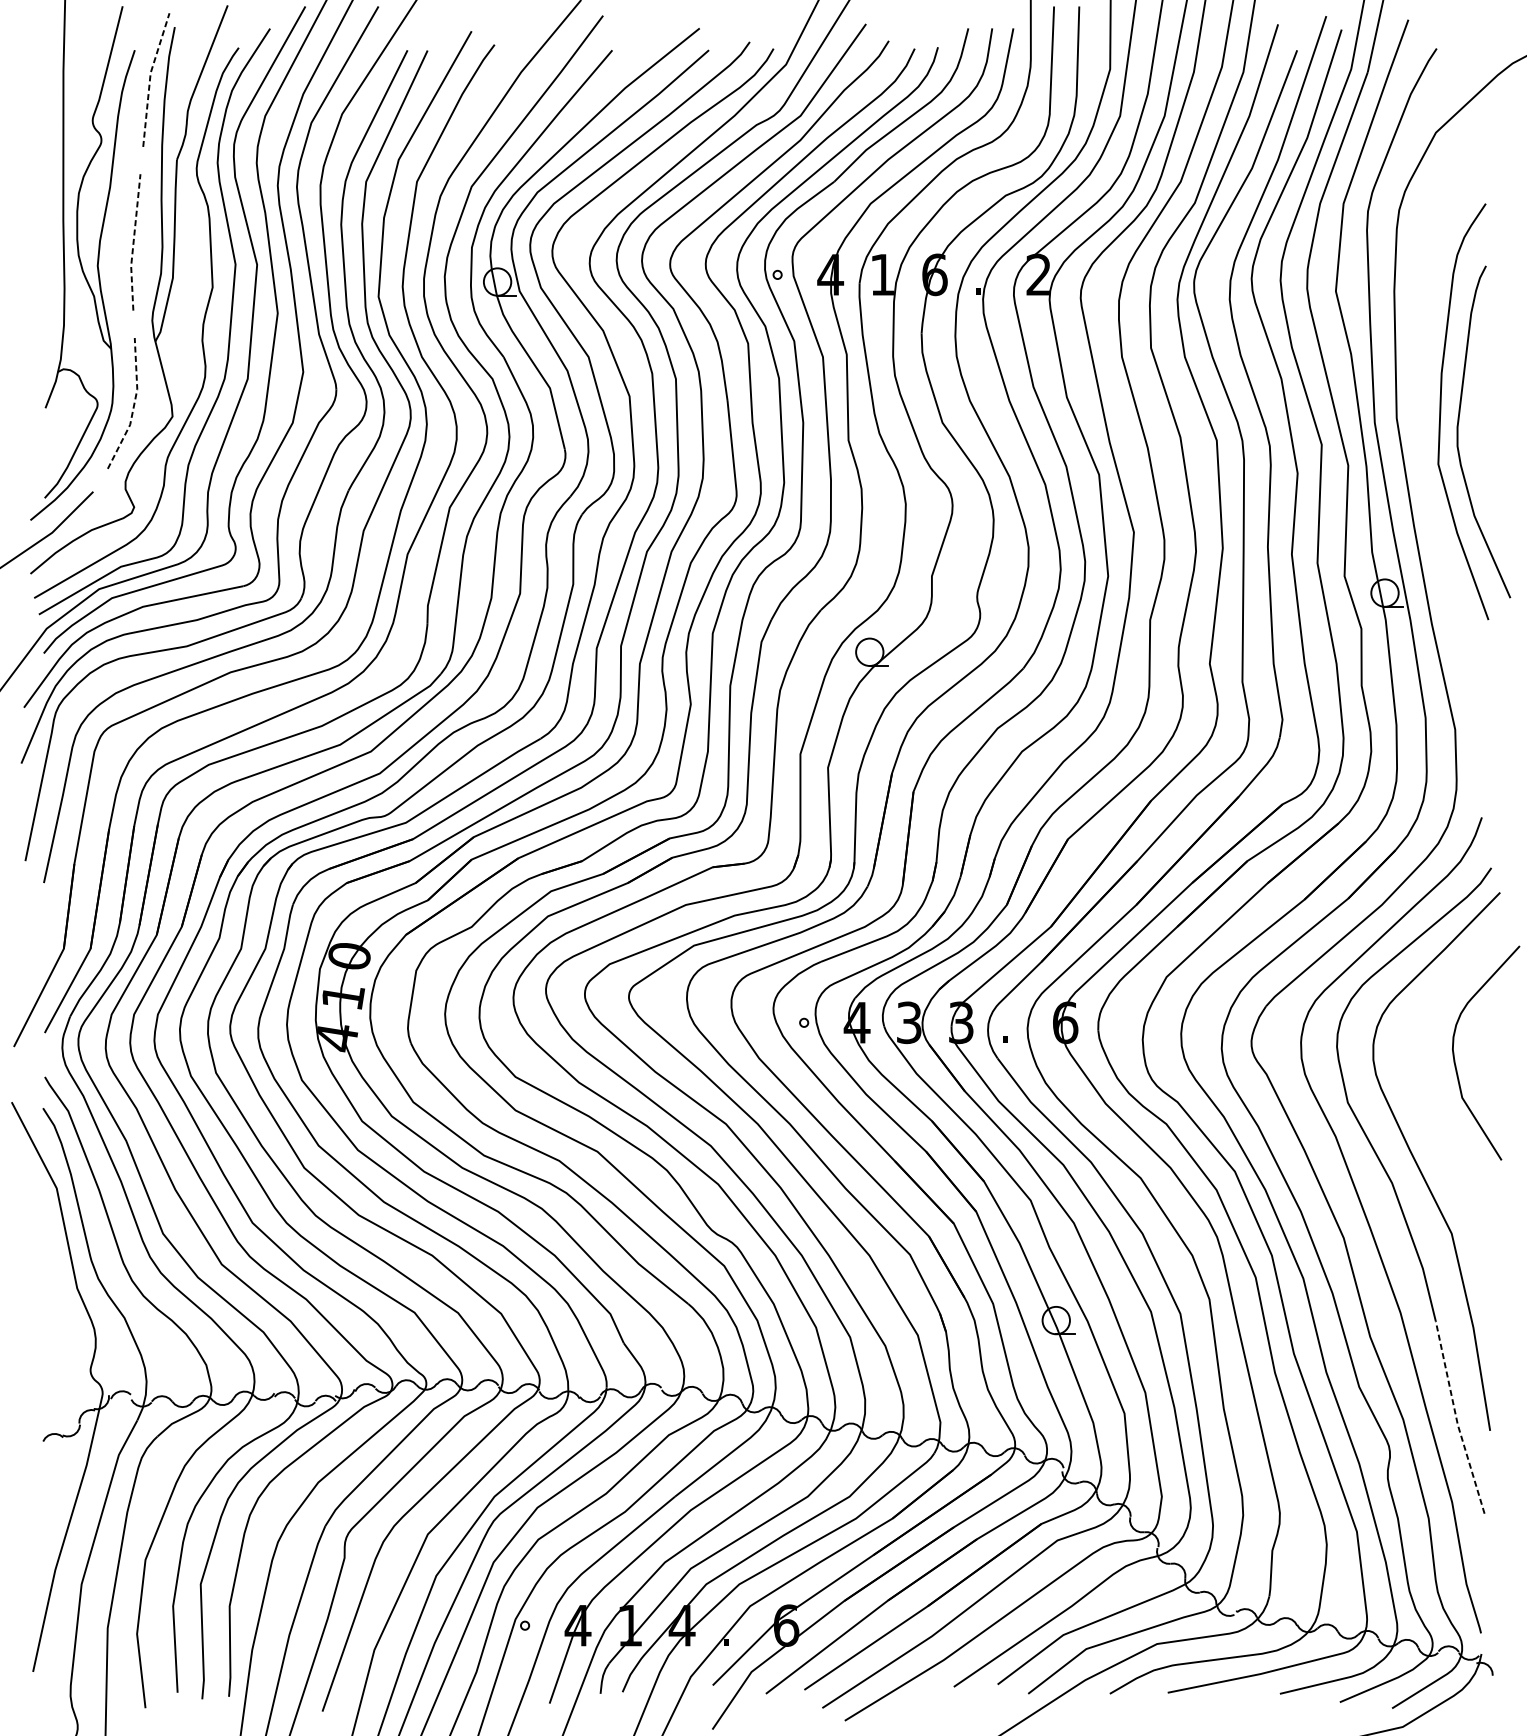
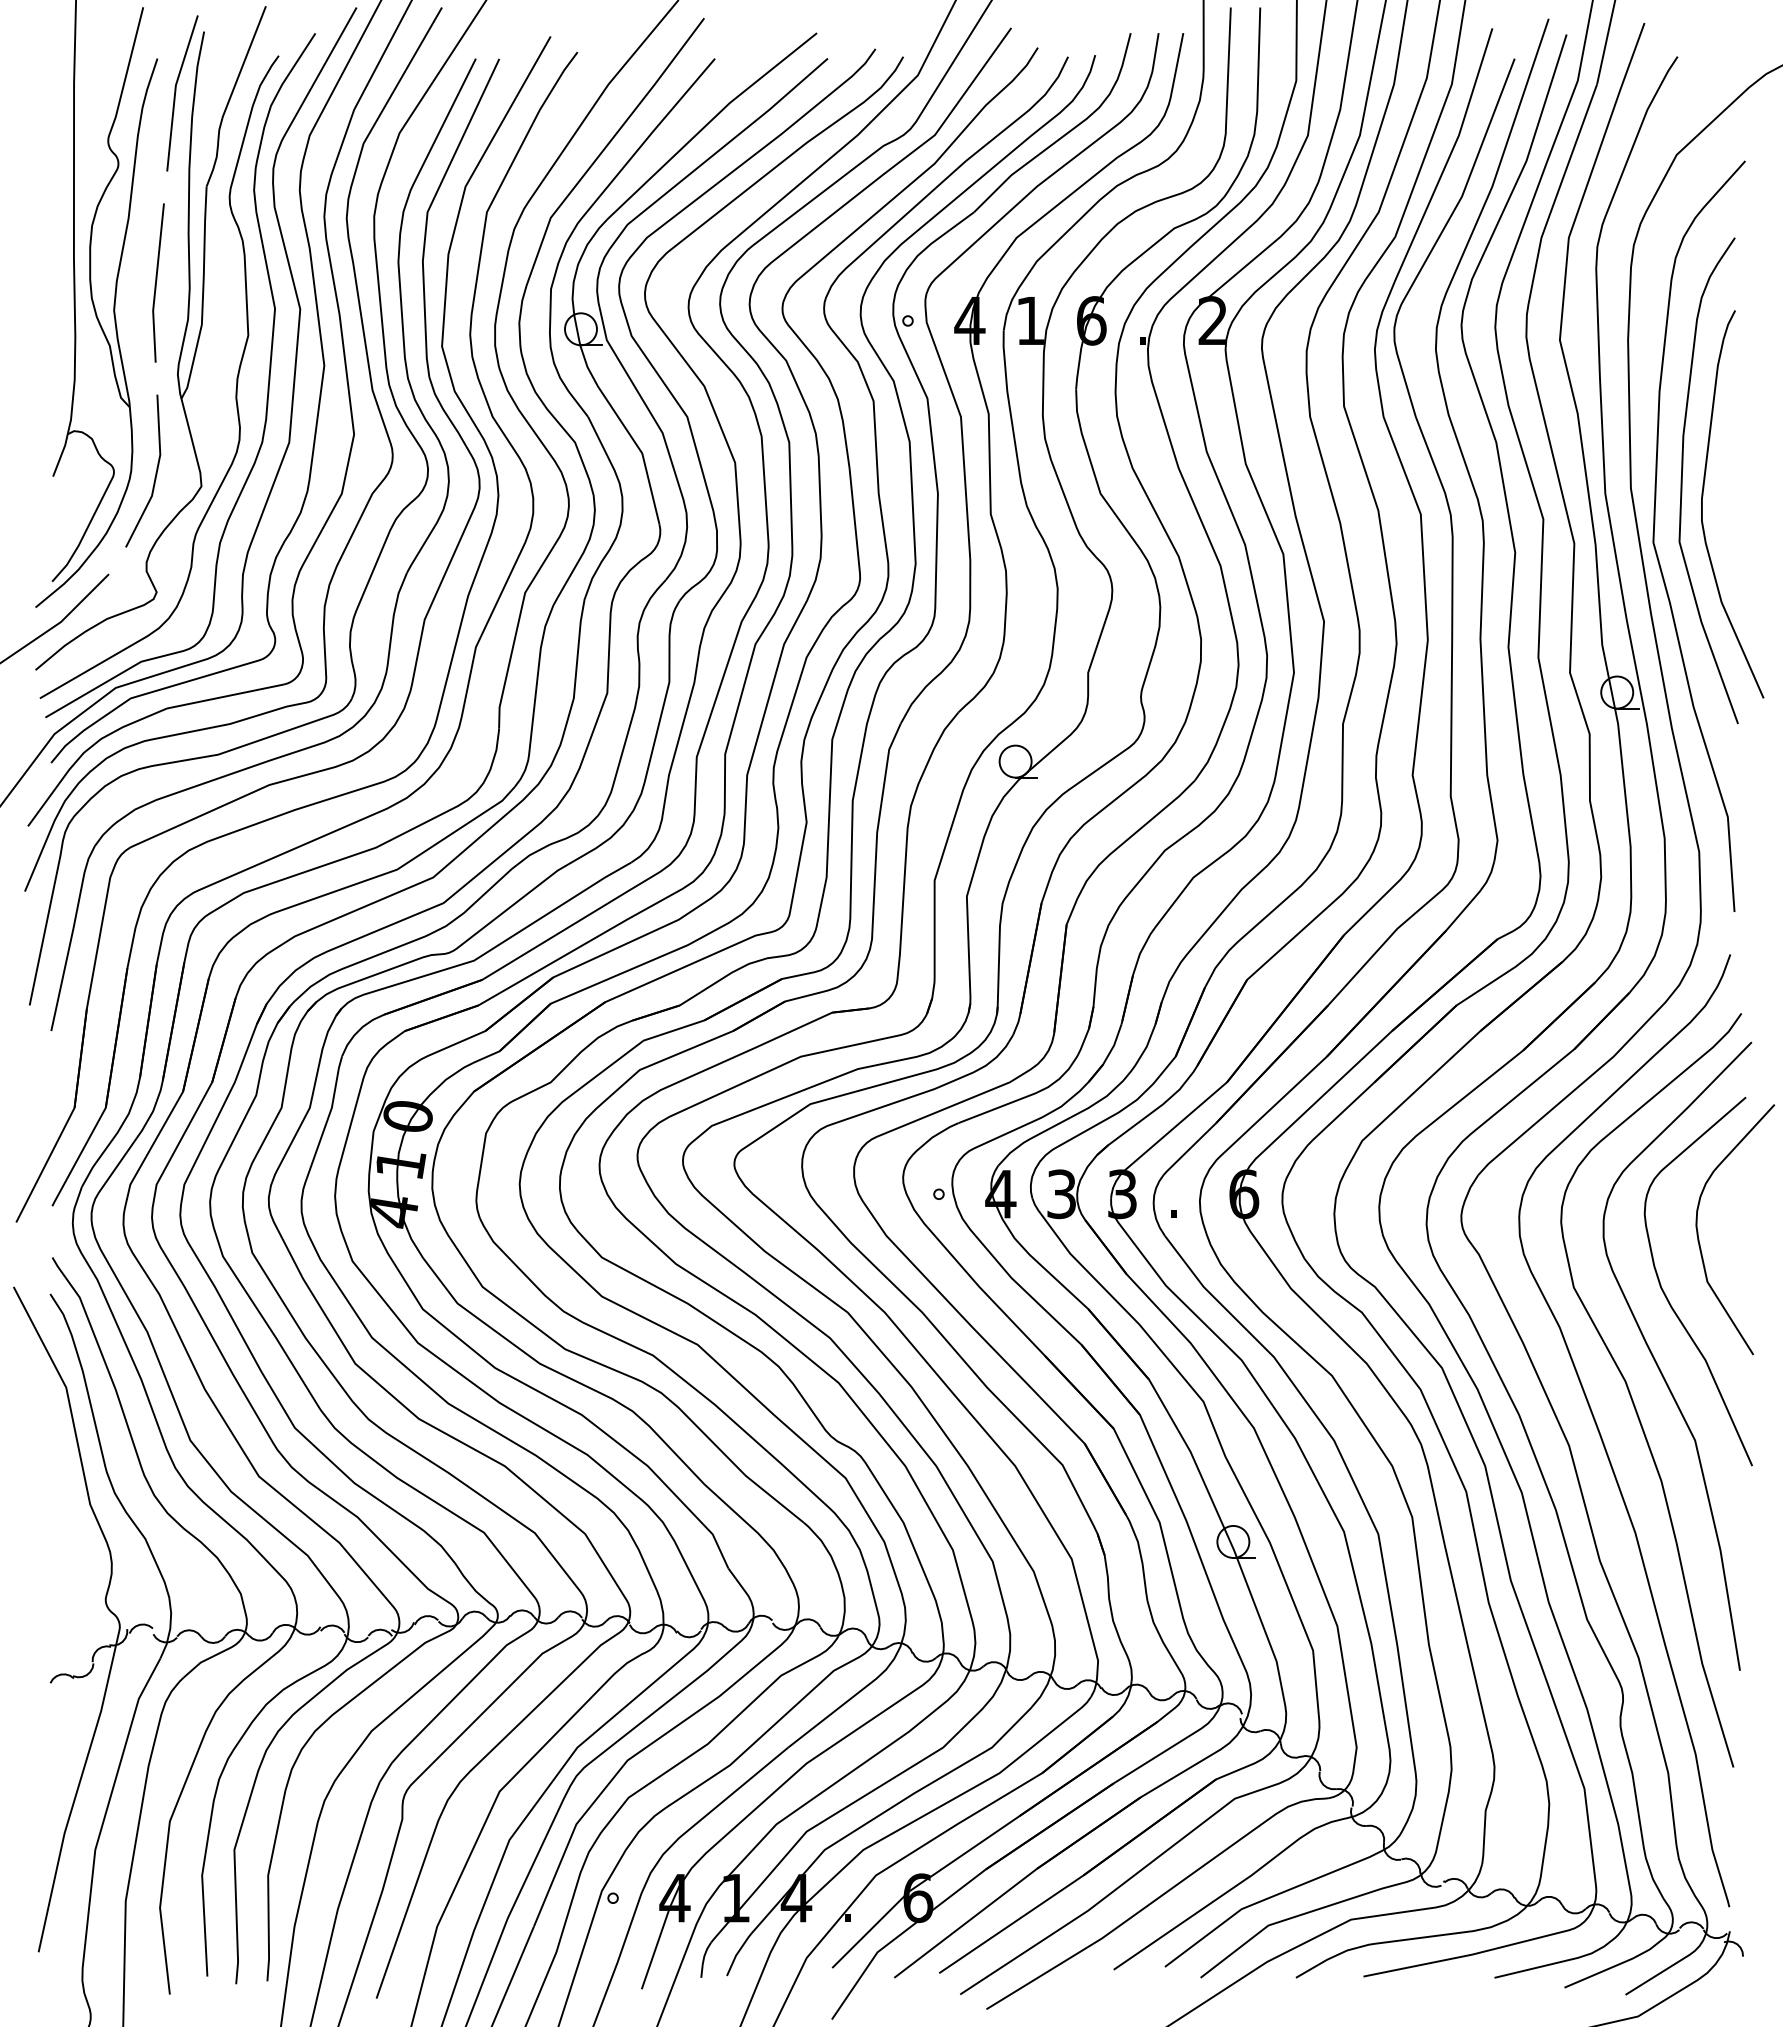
line: (150, 78) -> (175, 91), dashed -> solid
line: (133, 242) -> (155, 283), dashed -> solid
line: (134, 405) -> (156, 473), dashed -> solid
curve: (1416, 458) -> (1654, 535), added
curve: (1428, 1111) -> (1667, 1297), added
line: (1456, 1419) -> (1700, 1657), dashed -> solid

